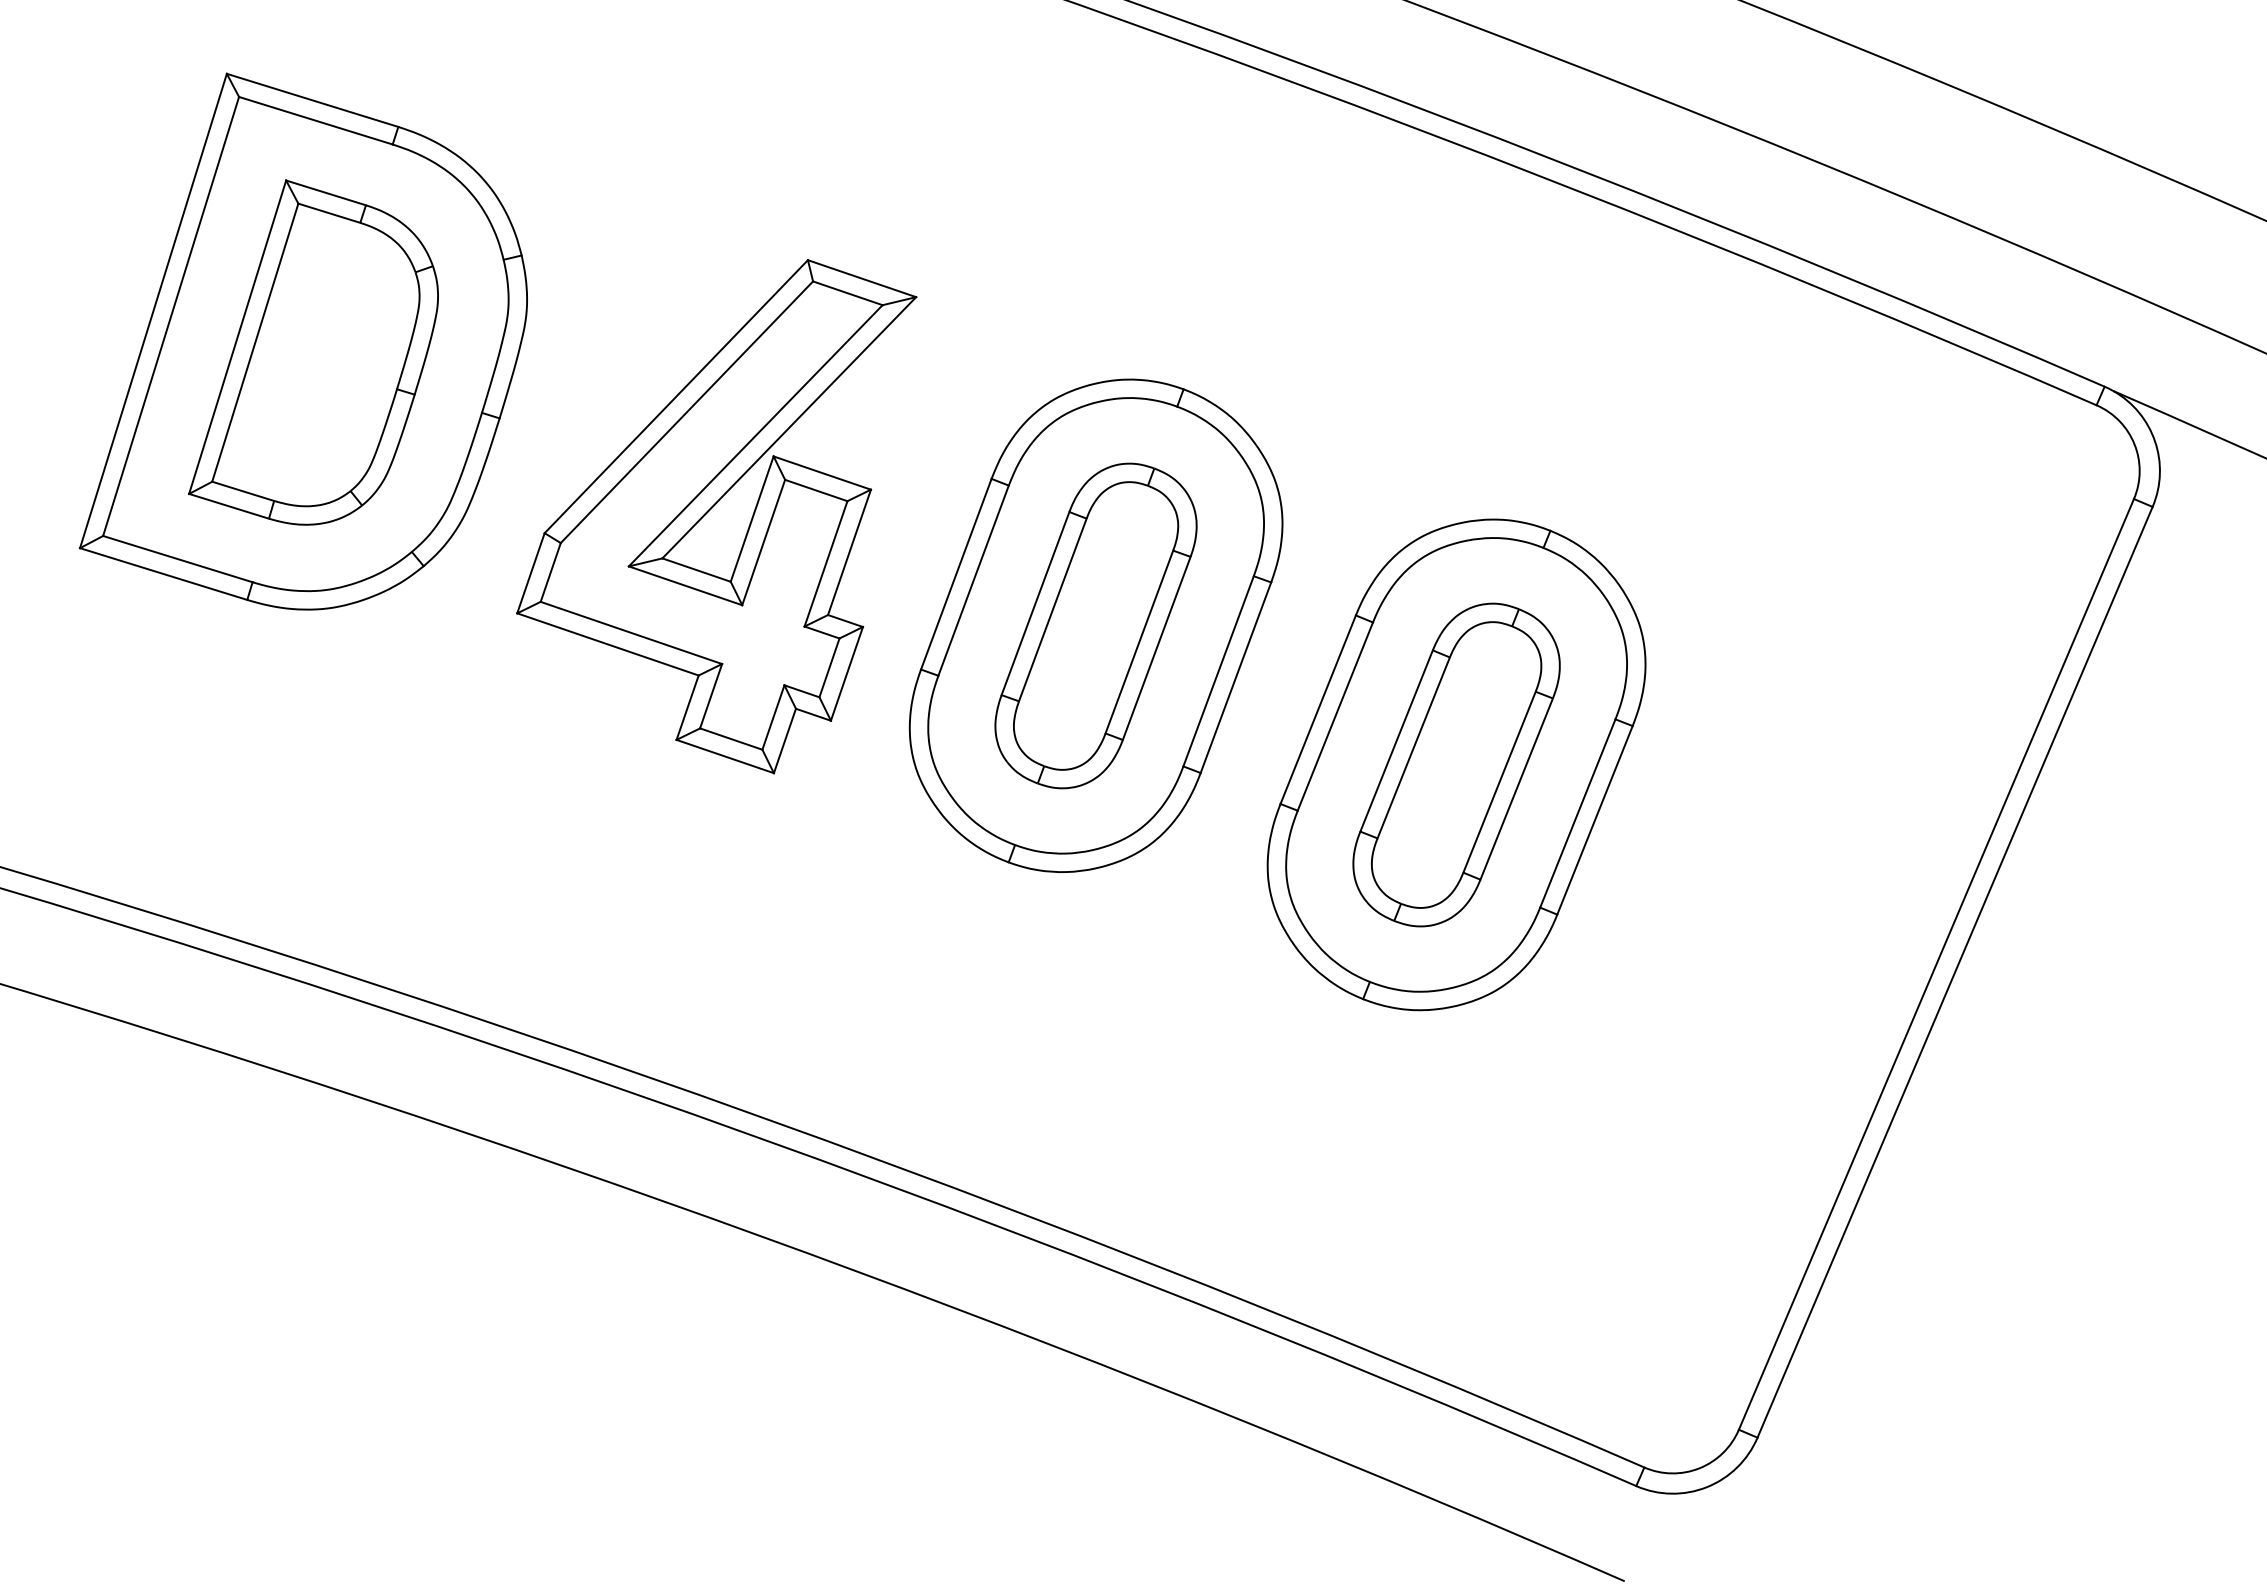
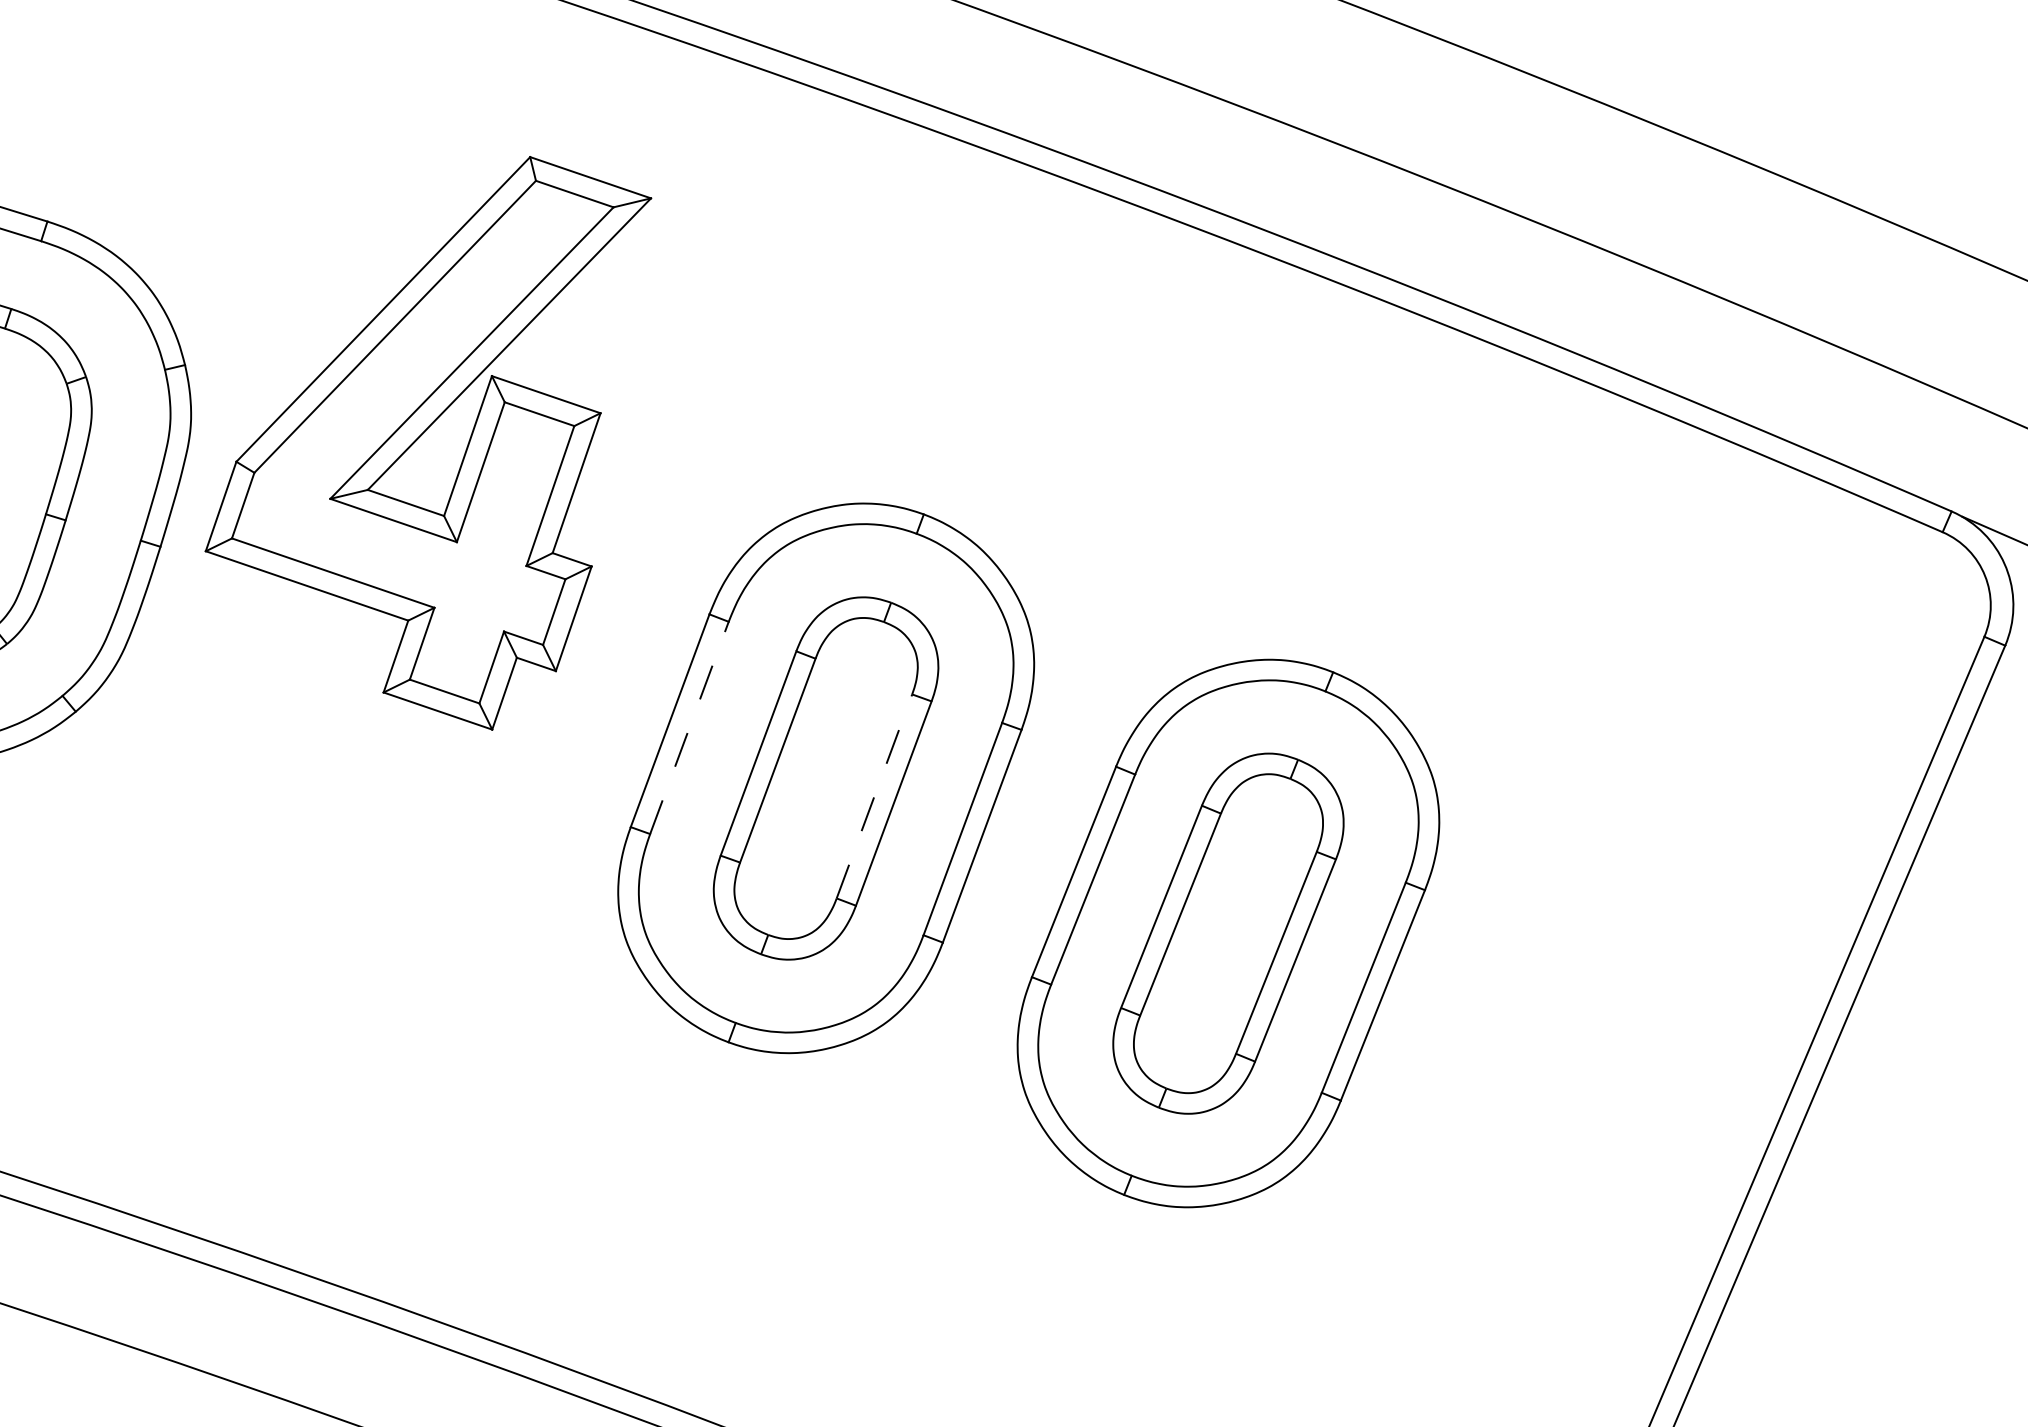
part: (710, 510) -> (421, 436), moved
line: (973, 580) -> (689, 727), solid -> dashed
line: (1139, 641) -> (874, 795), solid -> dashed

